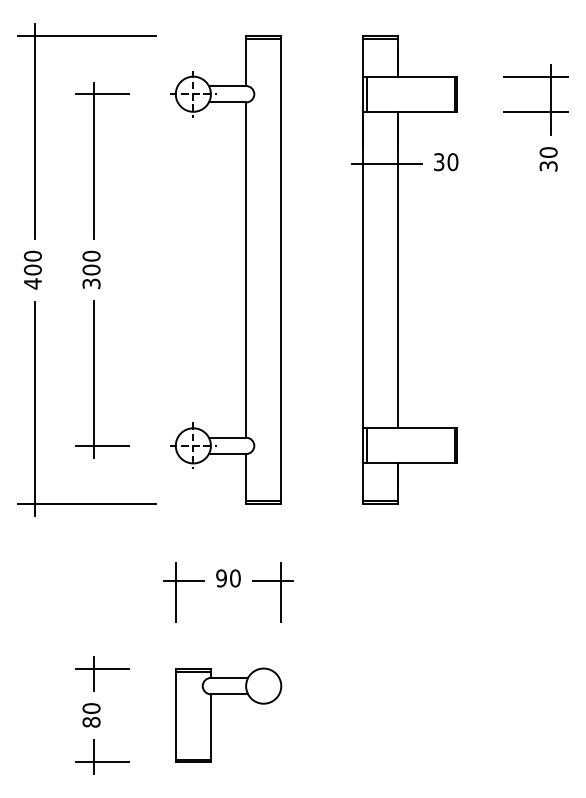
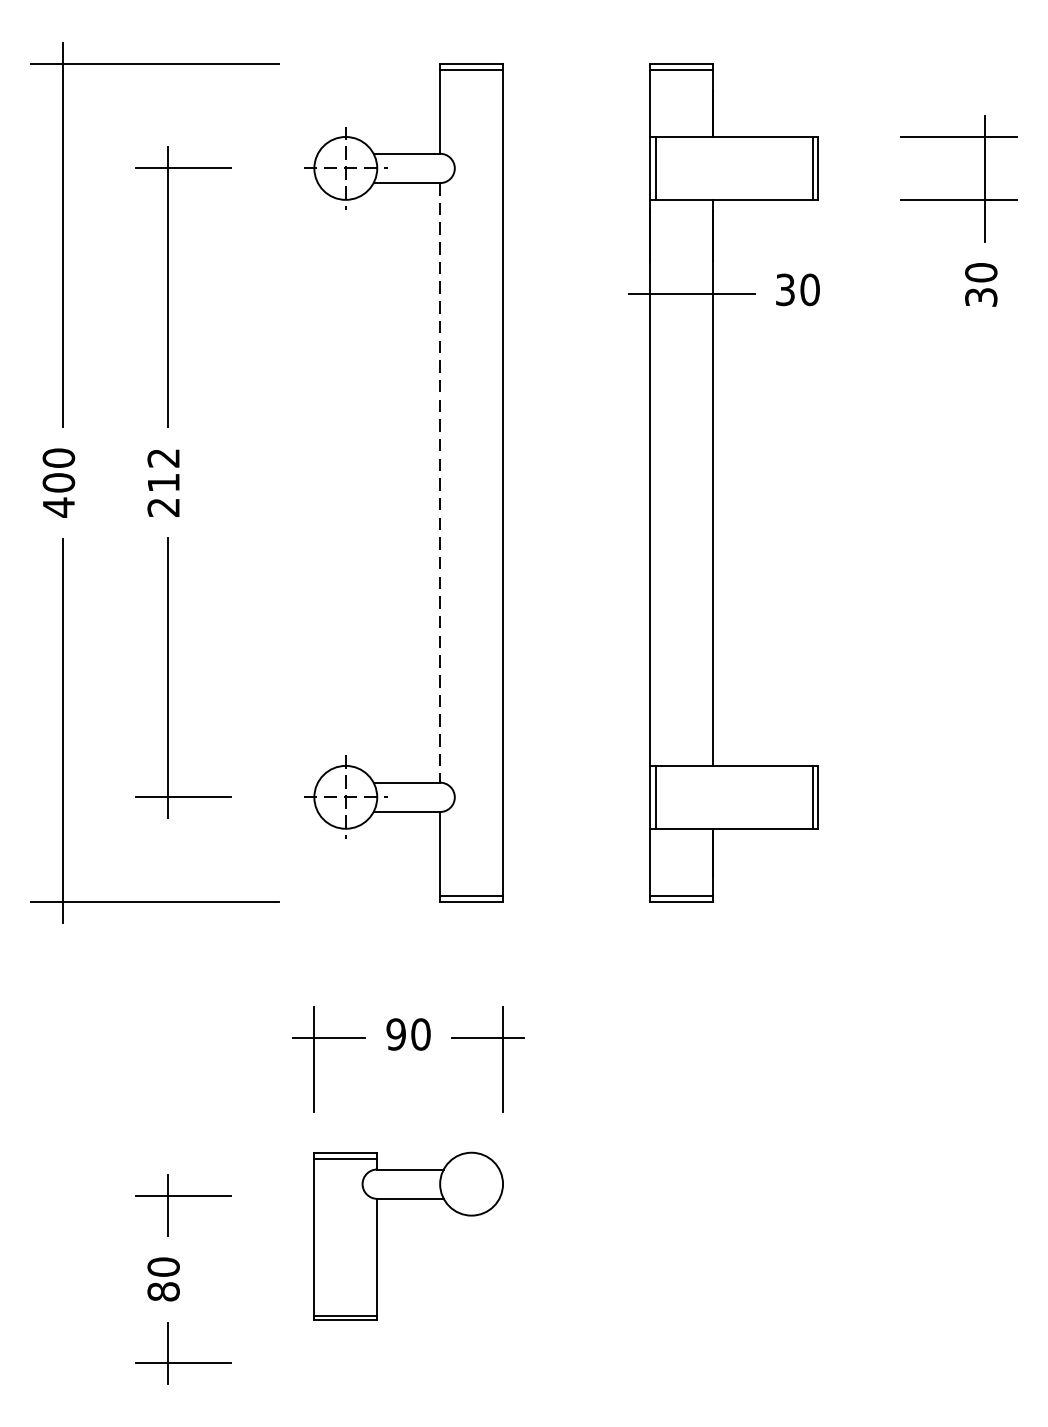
text: (91, 269) -> (163, 481), 300 -> 212
line: (246, 270) -> (440, 483), solid -> dashed
part: (211, 714) -> (378, 1234), moved

